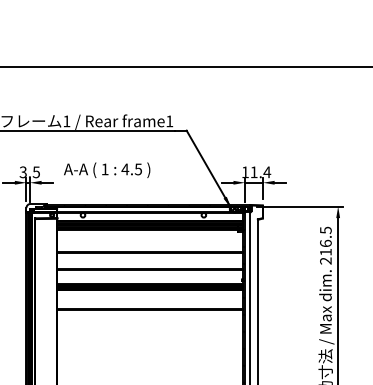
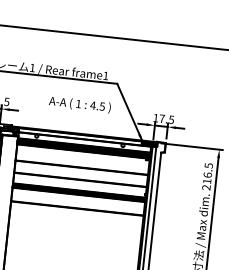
text: (107, 169) -> (80, 104), moved
text: (260, 172) -> (166, 119), 11.4 -> 17.5

